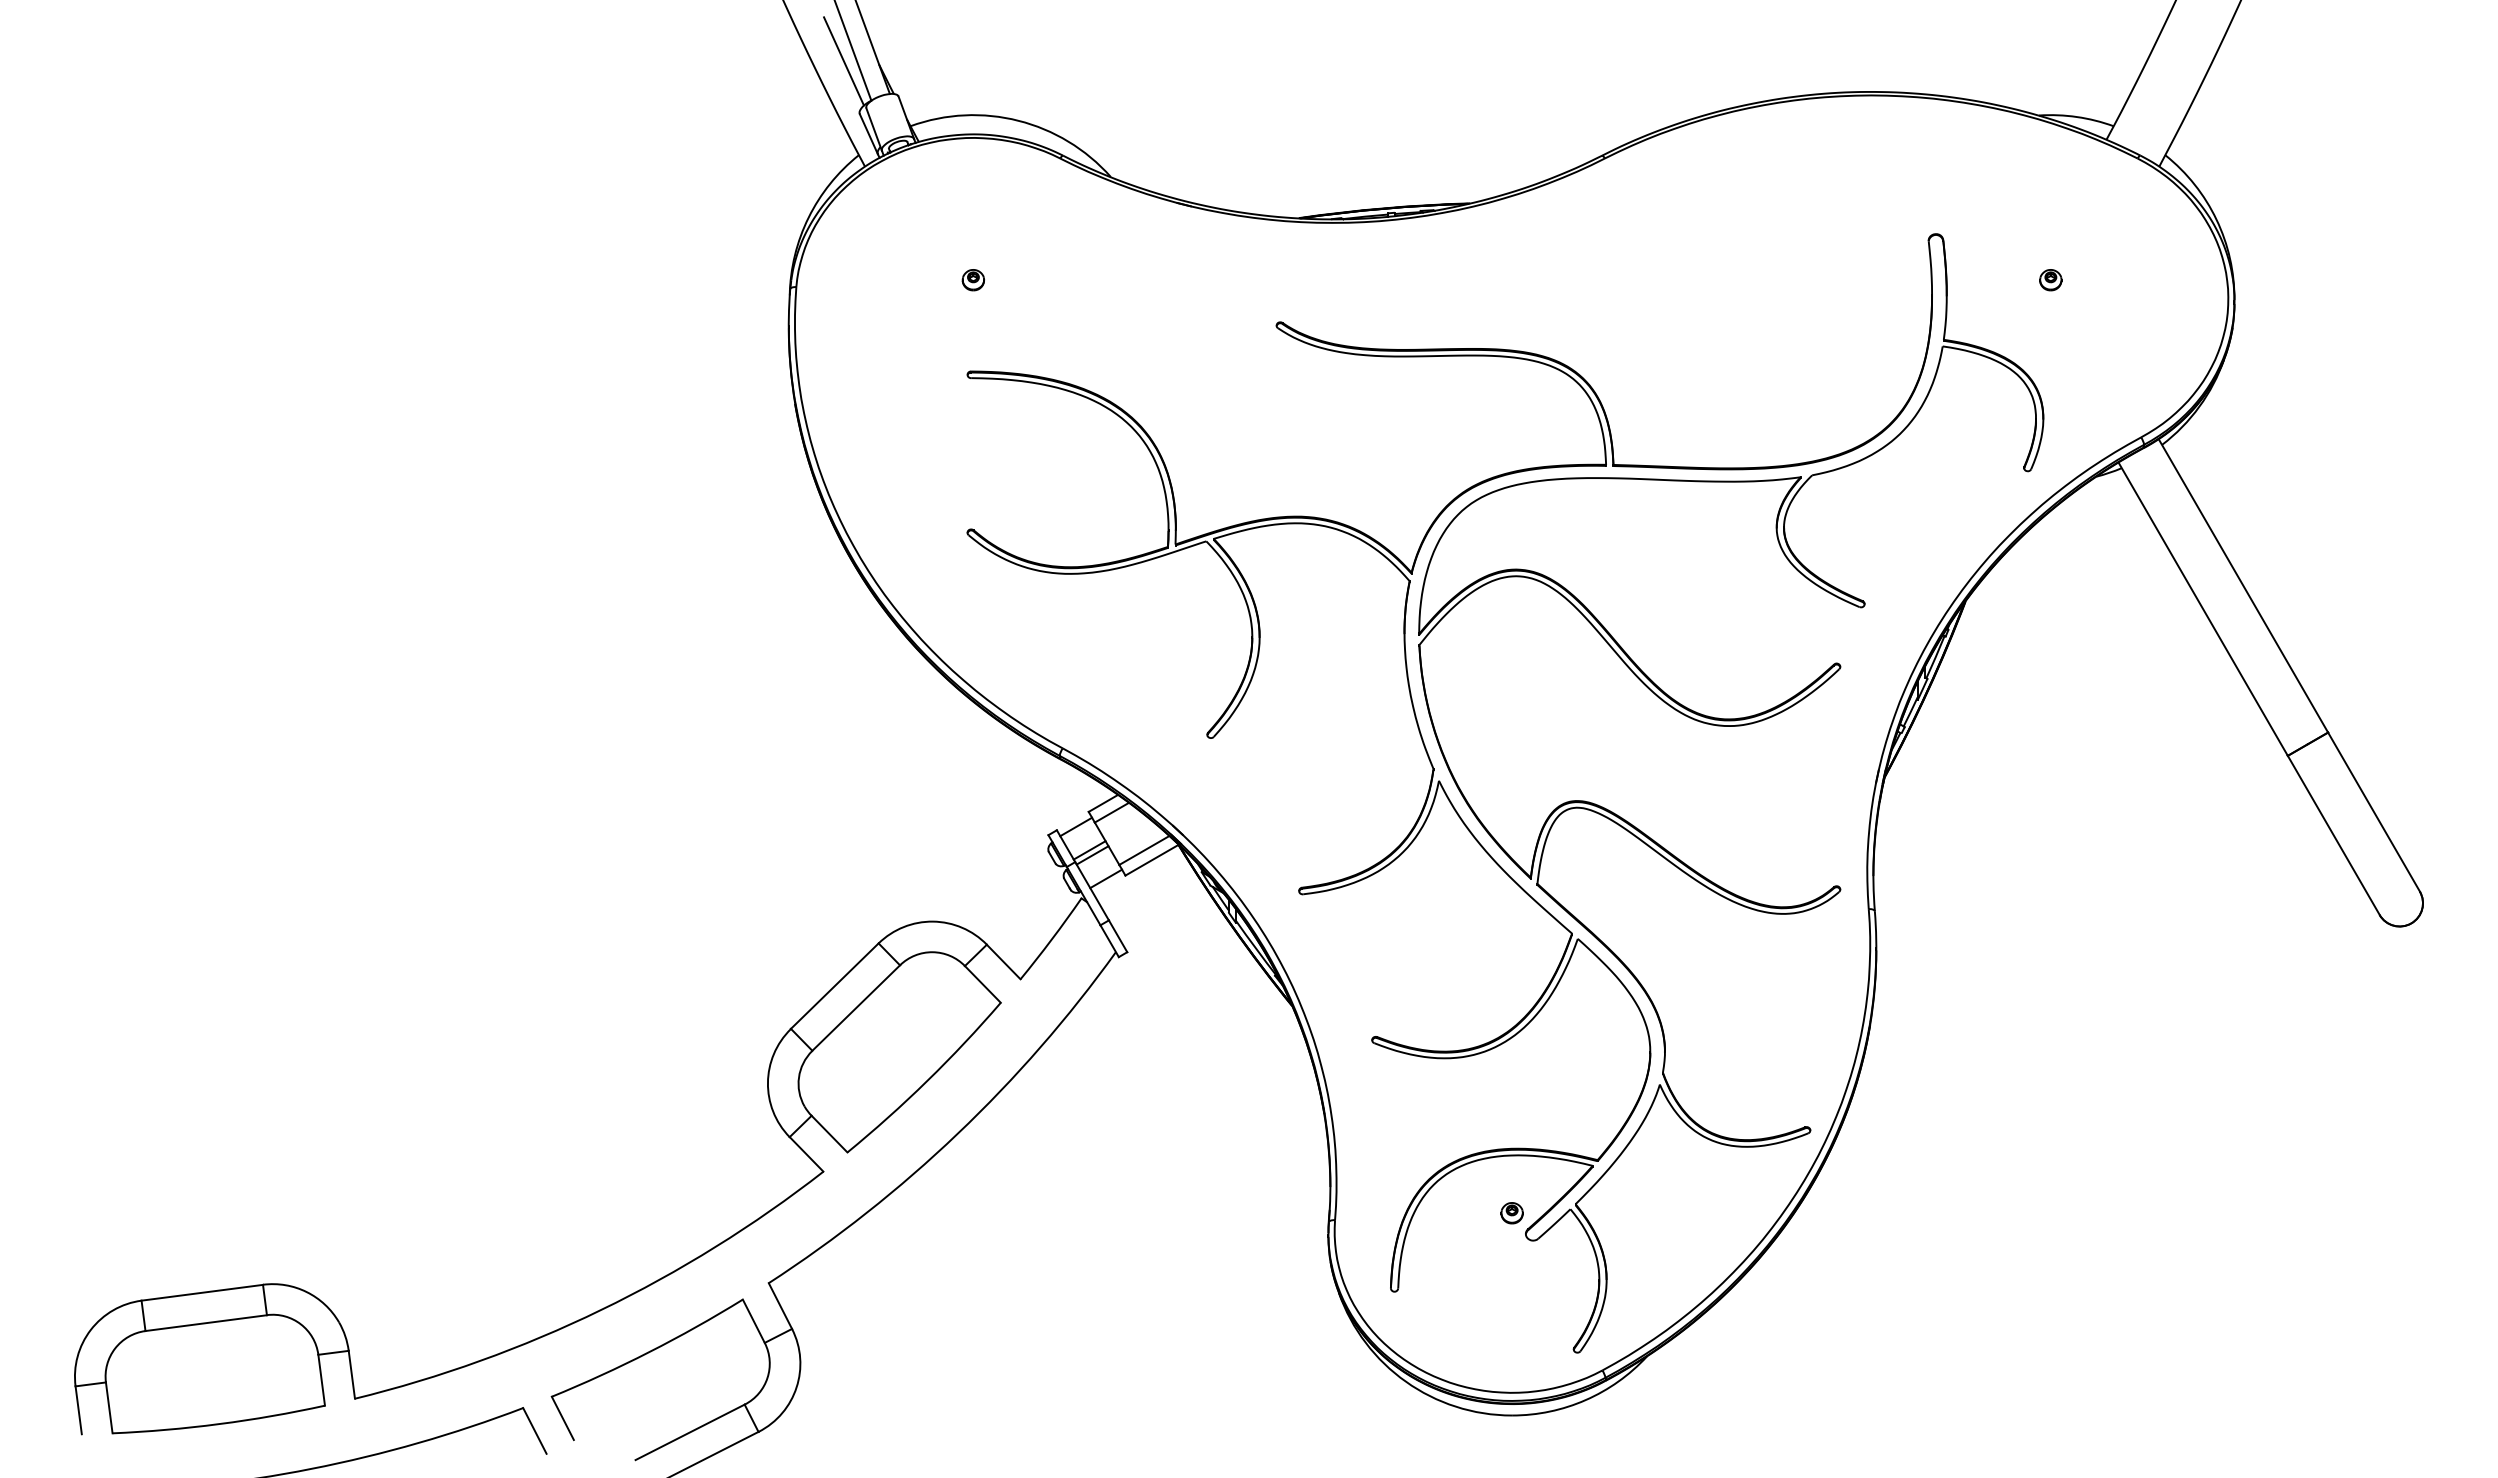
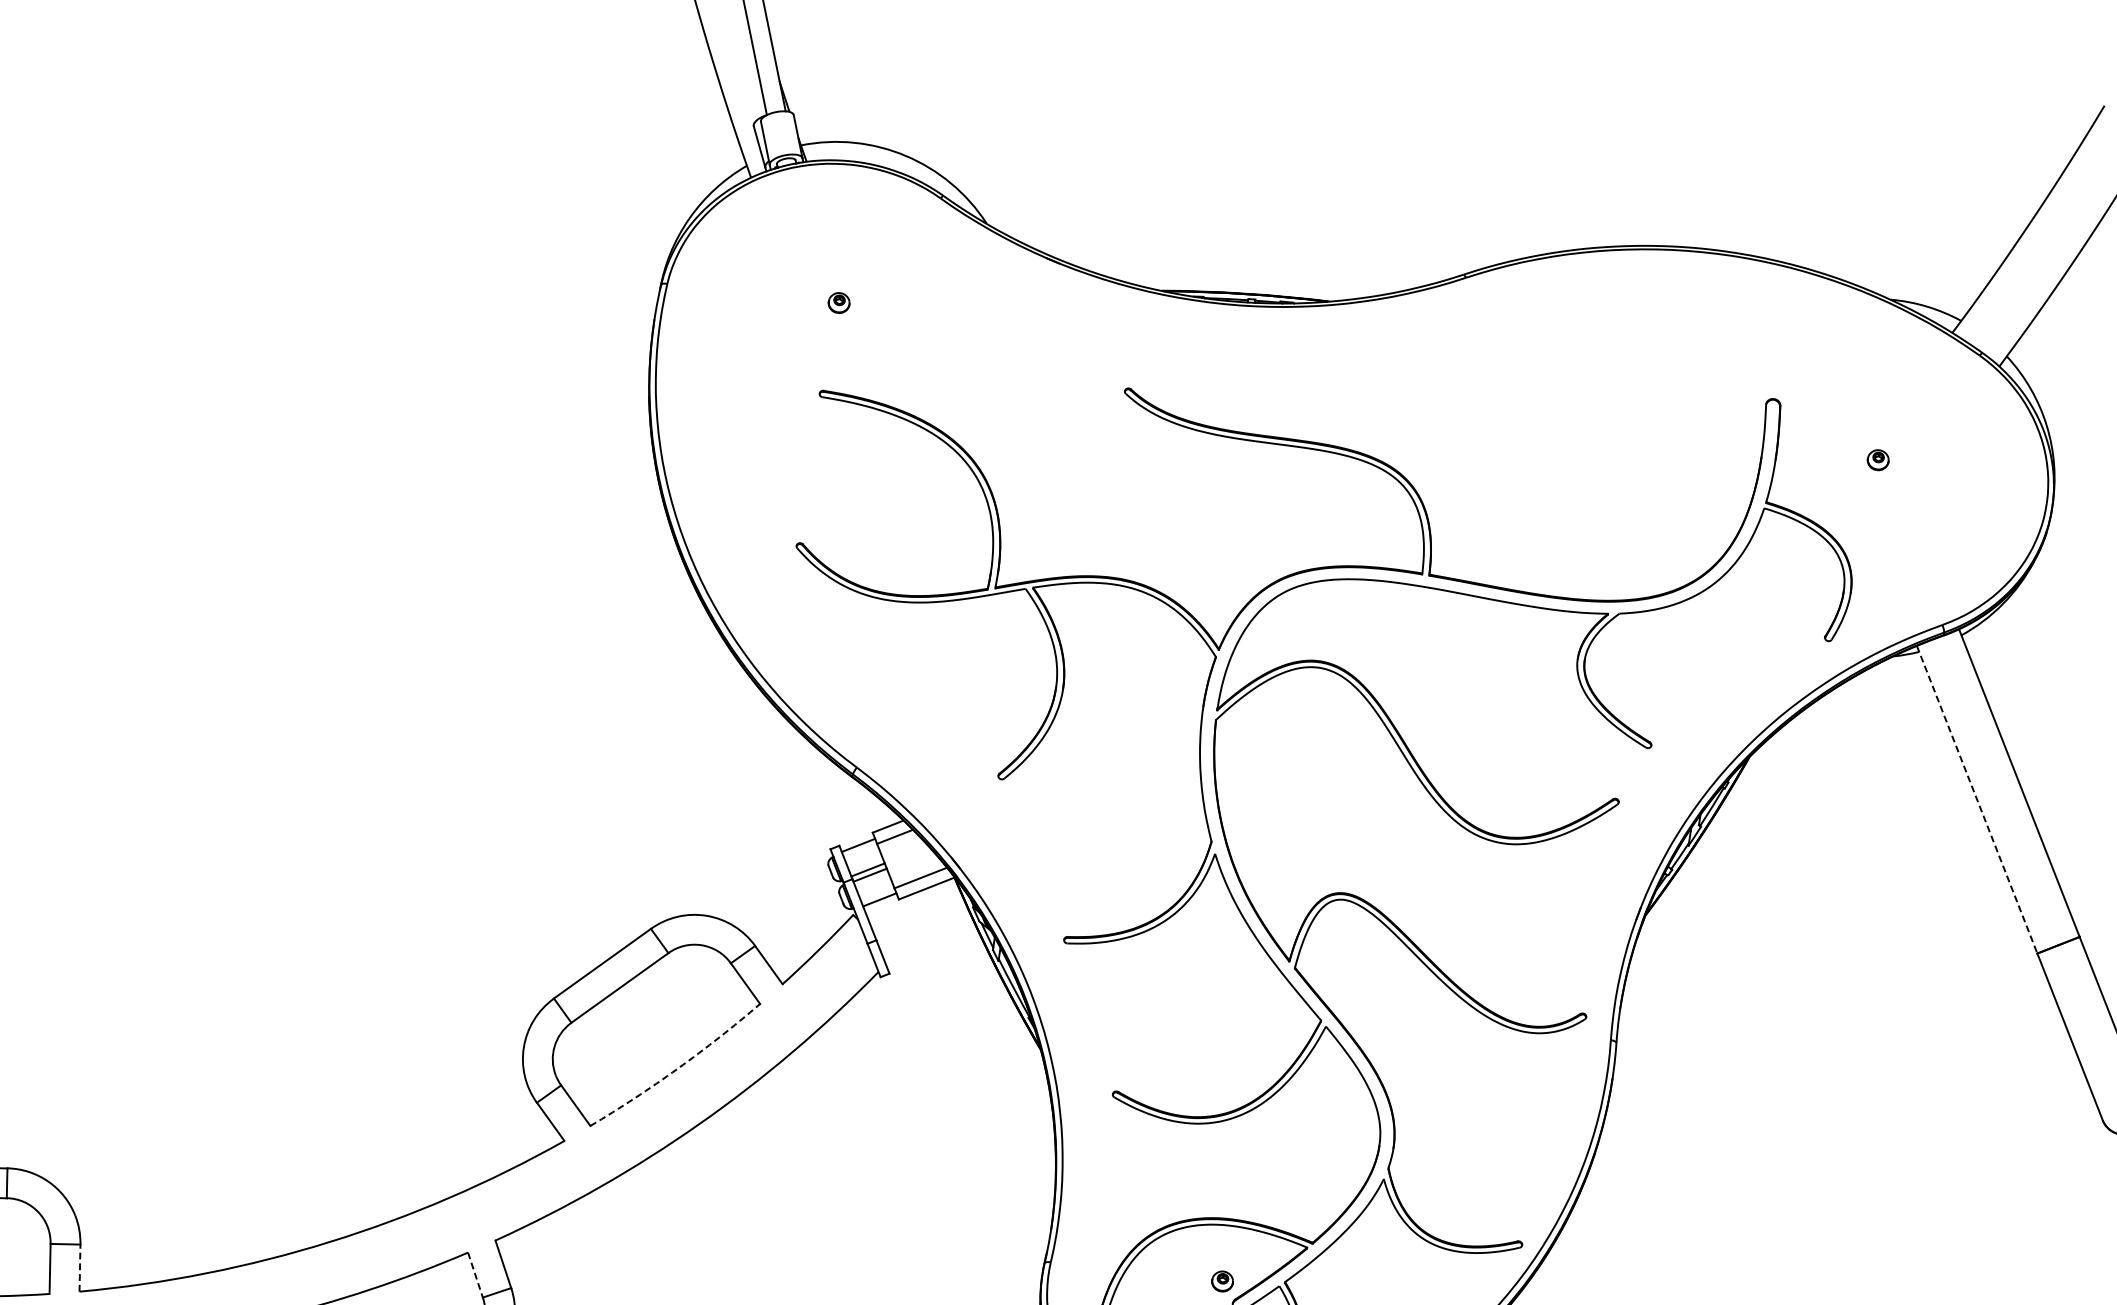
line: (843, 61) -> (745, 73), removed
line: (2203, 609) -> (1977, 800), solid -> dashed
arc: (927, 1080) -> (678, 1068), solid -> dashed
line: (754, 1321) -> (476, 1275), solid -> dashed
line: (351, 1374) -> (79, 1267), solid -> dashed

